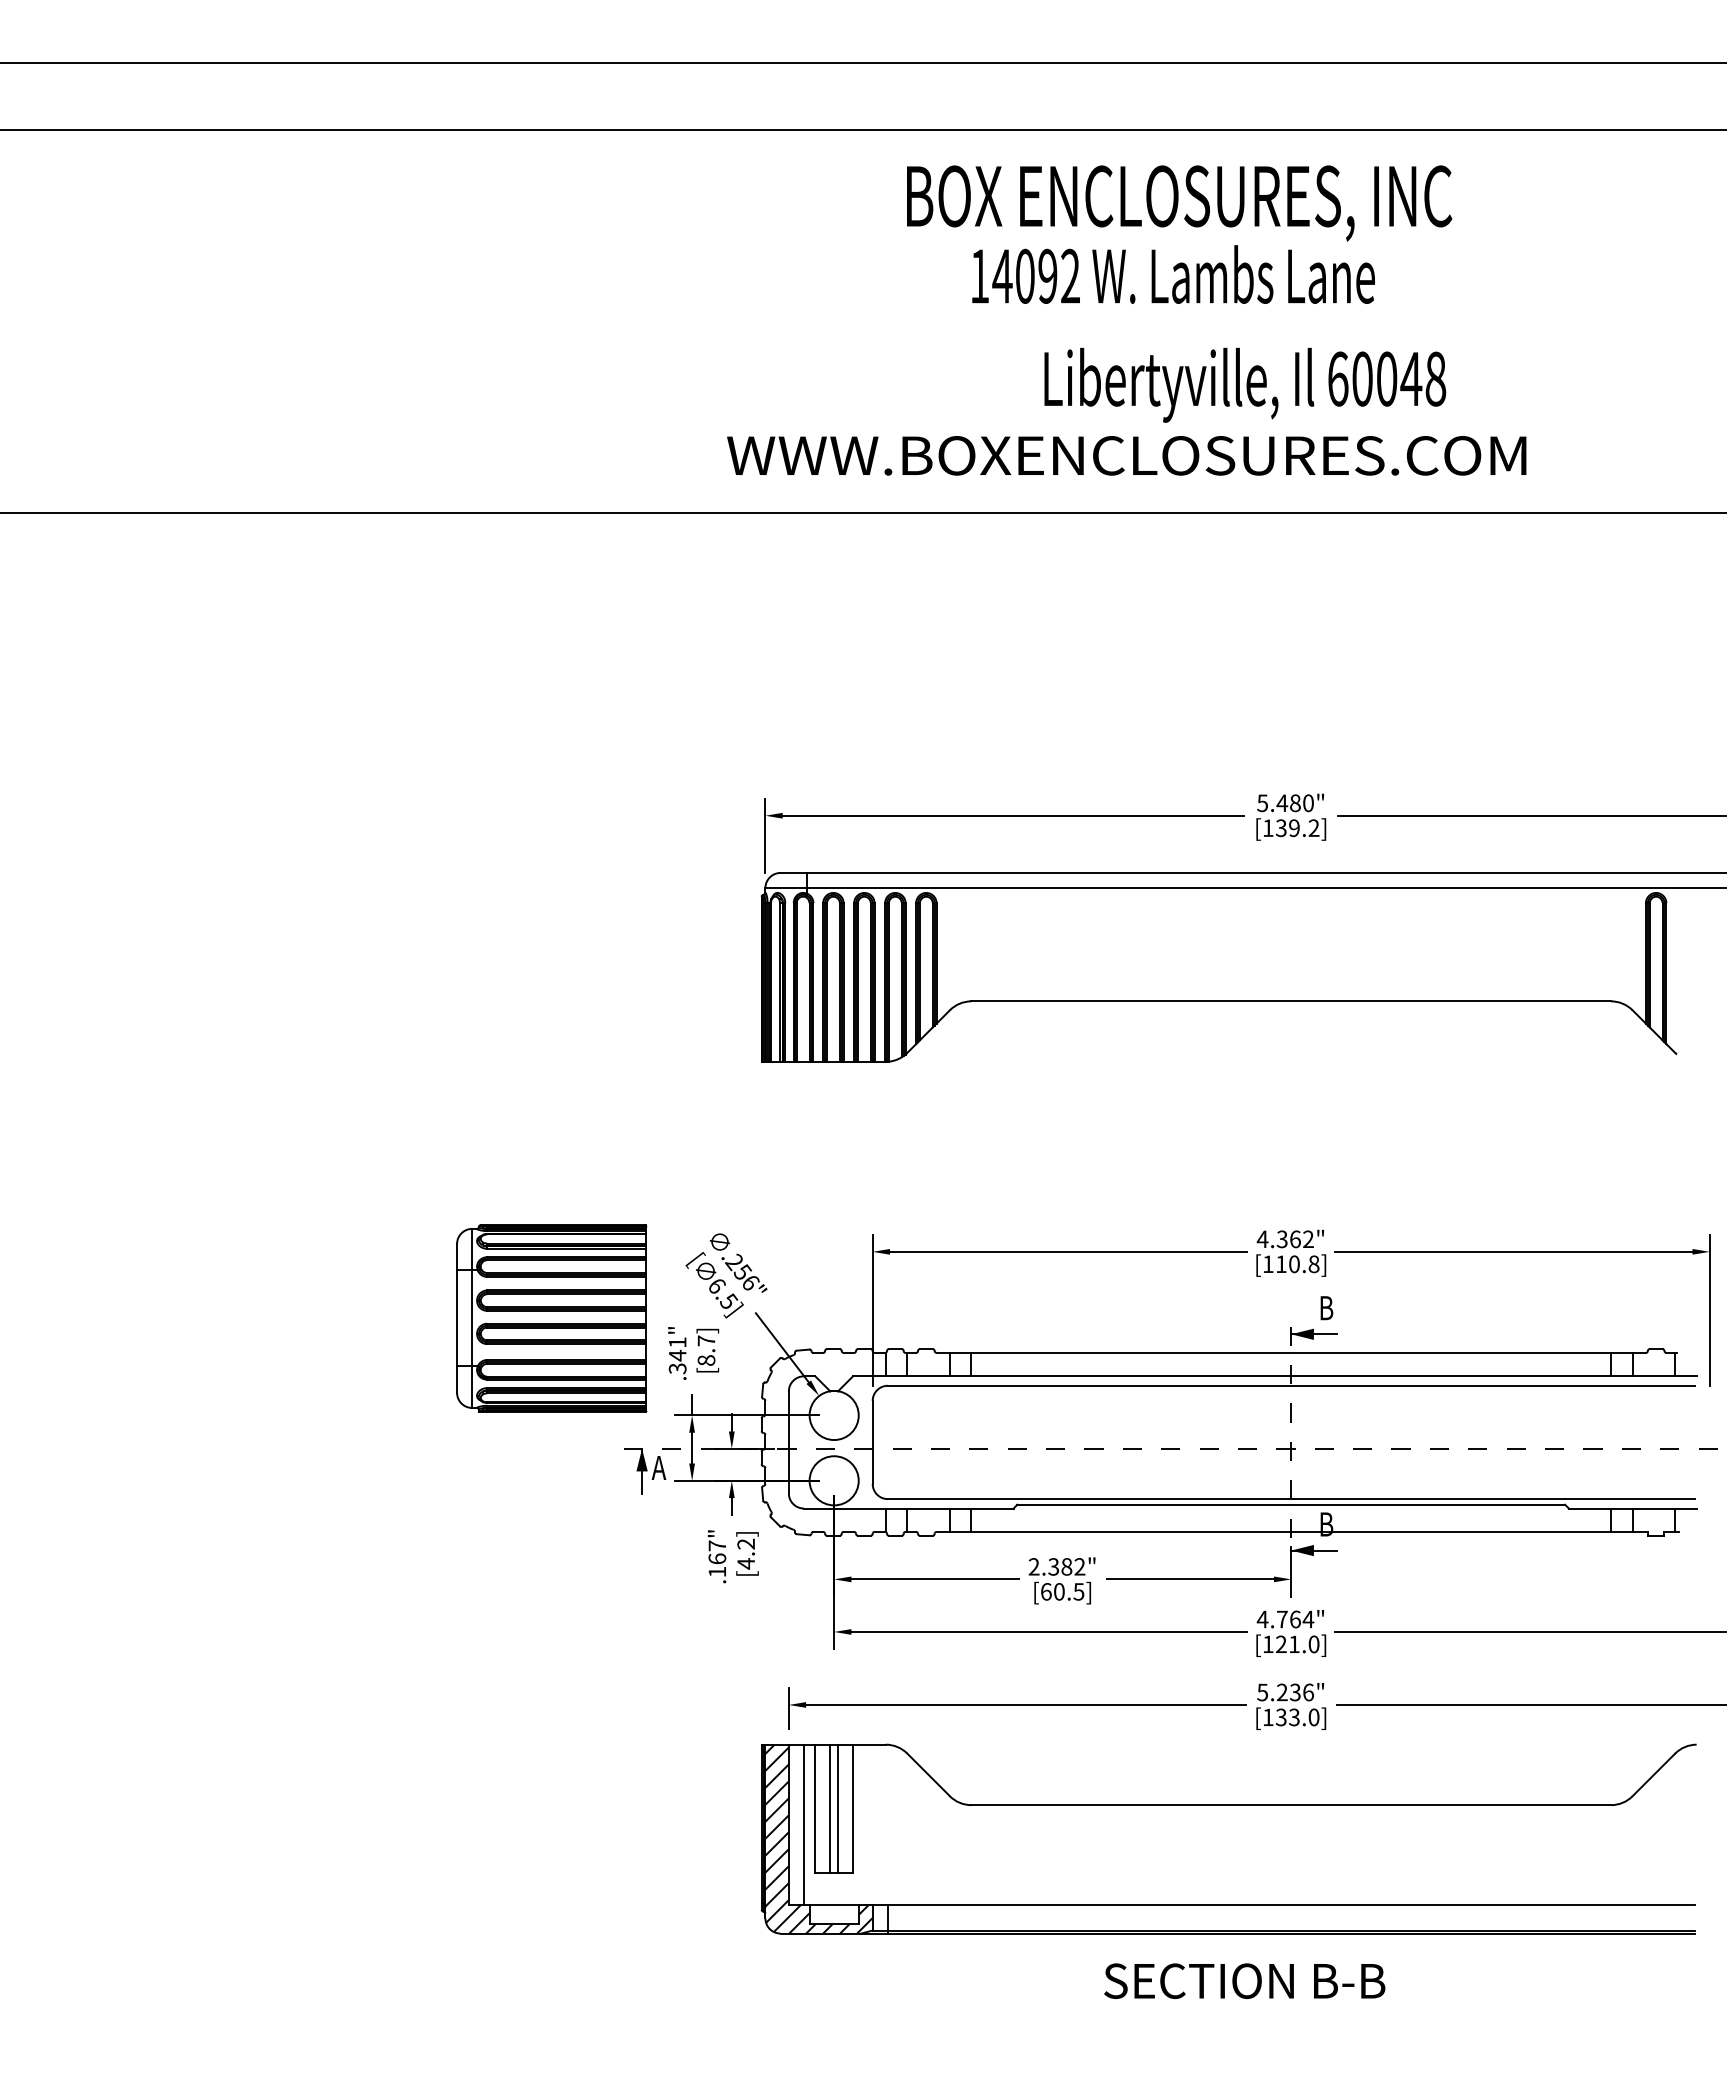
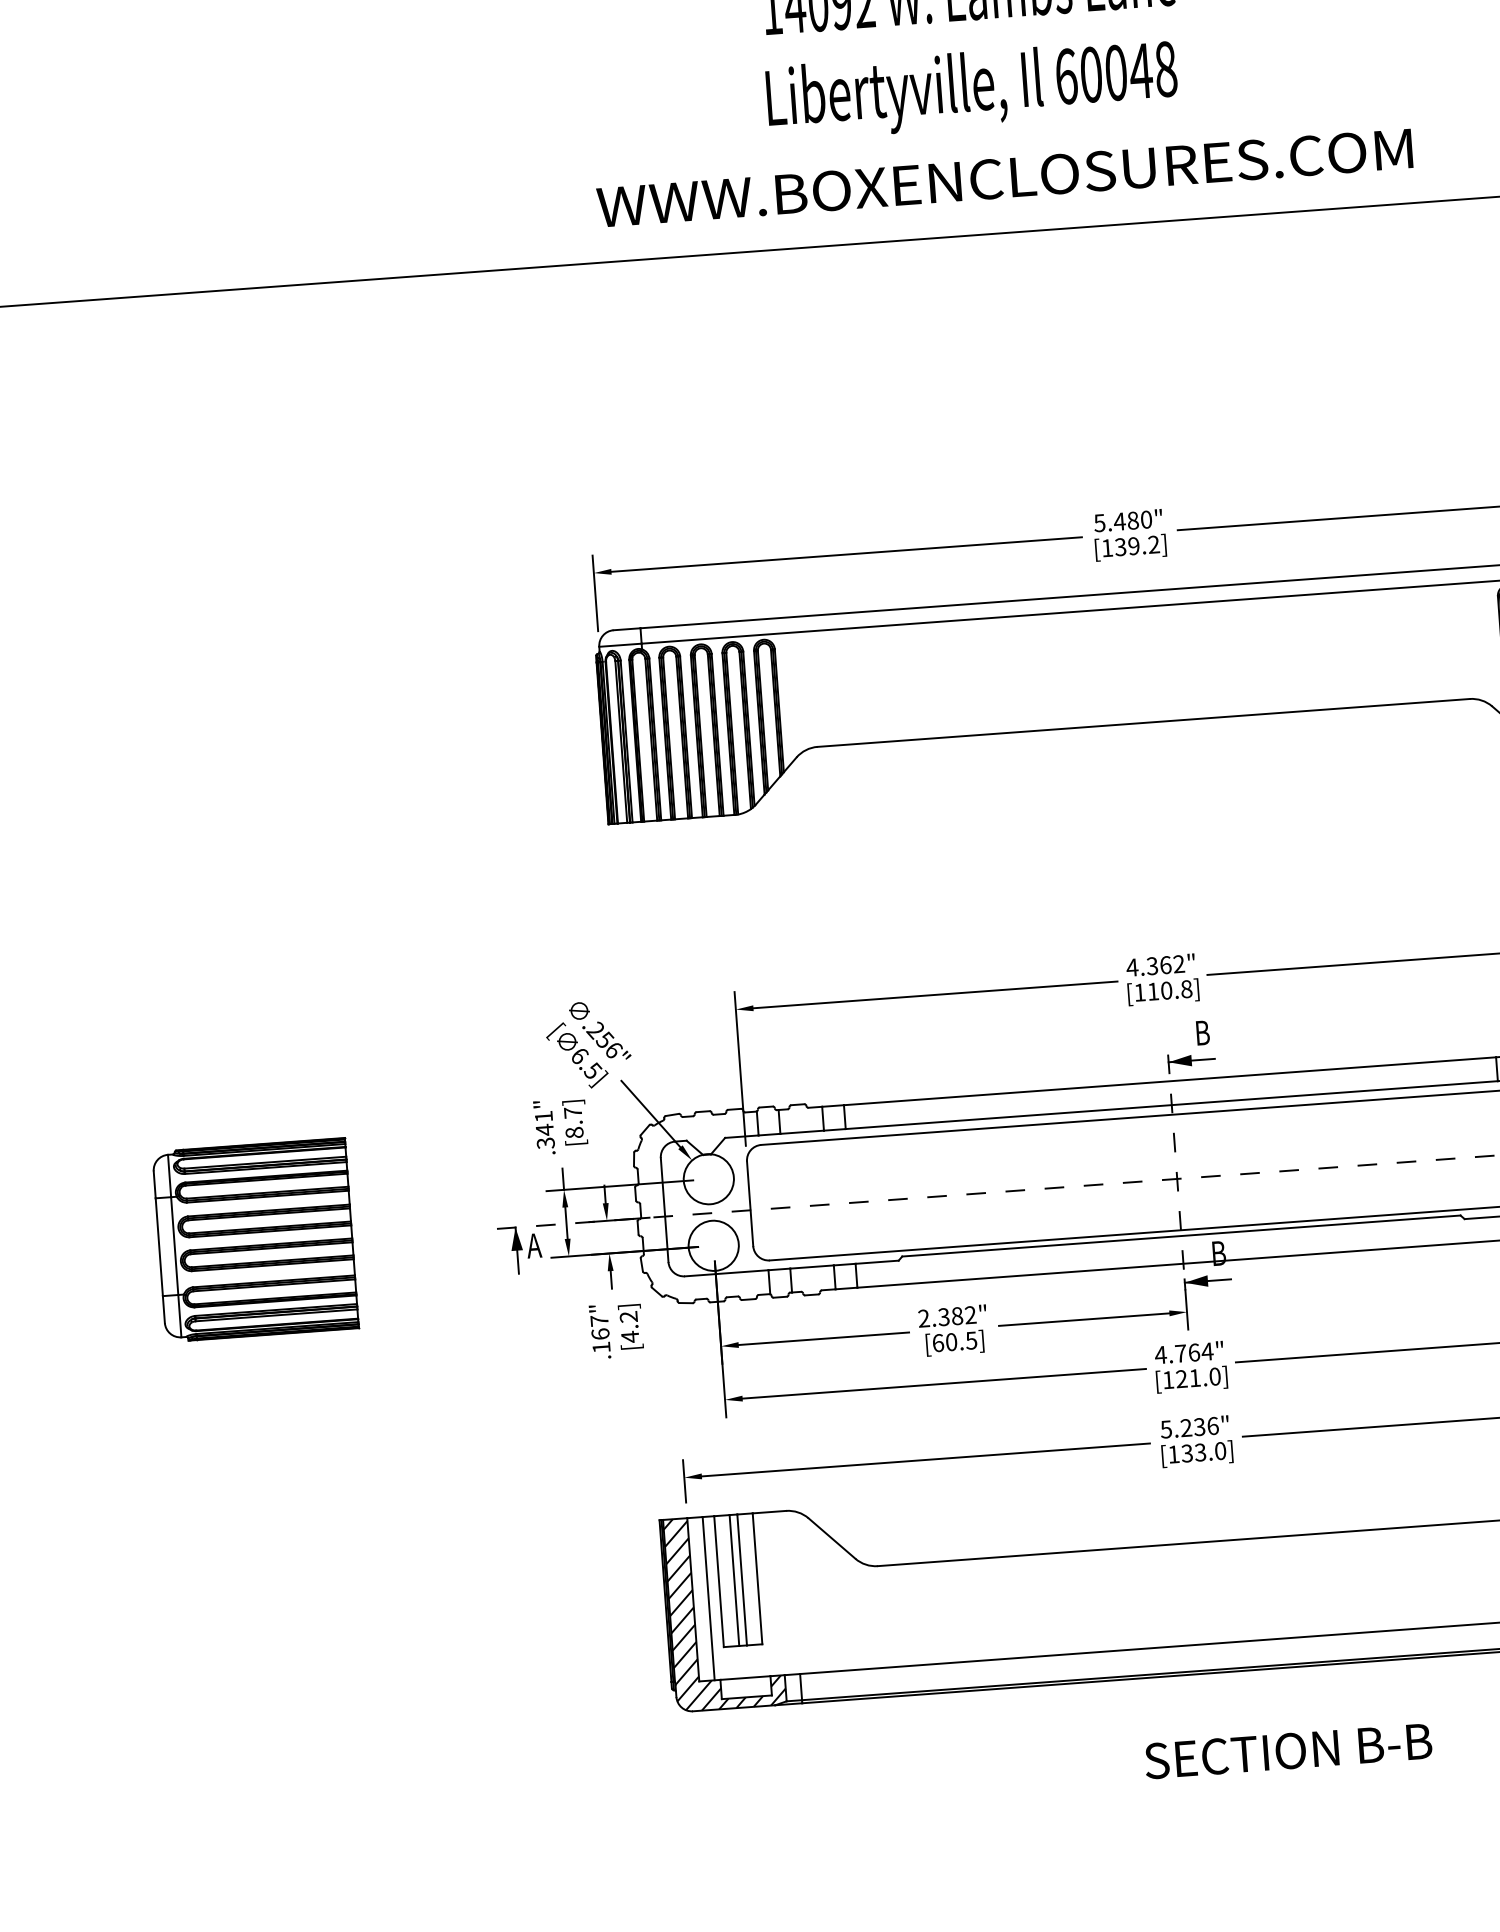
text: (1245, 384) -> (972, 89), moved
text: (1126, 455) -> (1004, 177), moved
part: (551, 1318) -> (255, 1240), moved
text: (1244, 1980) -> (1288, 1750), moved

